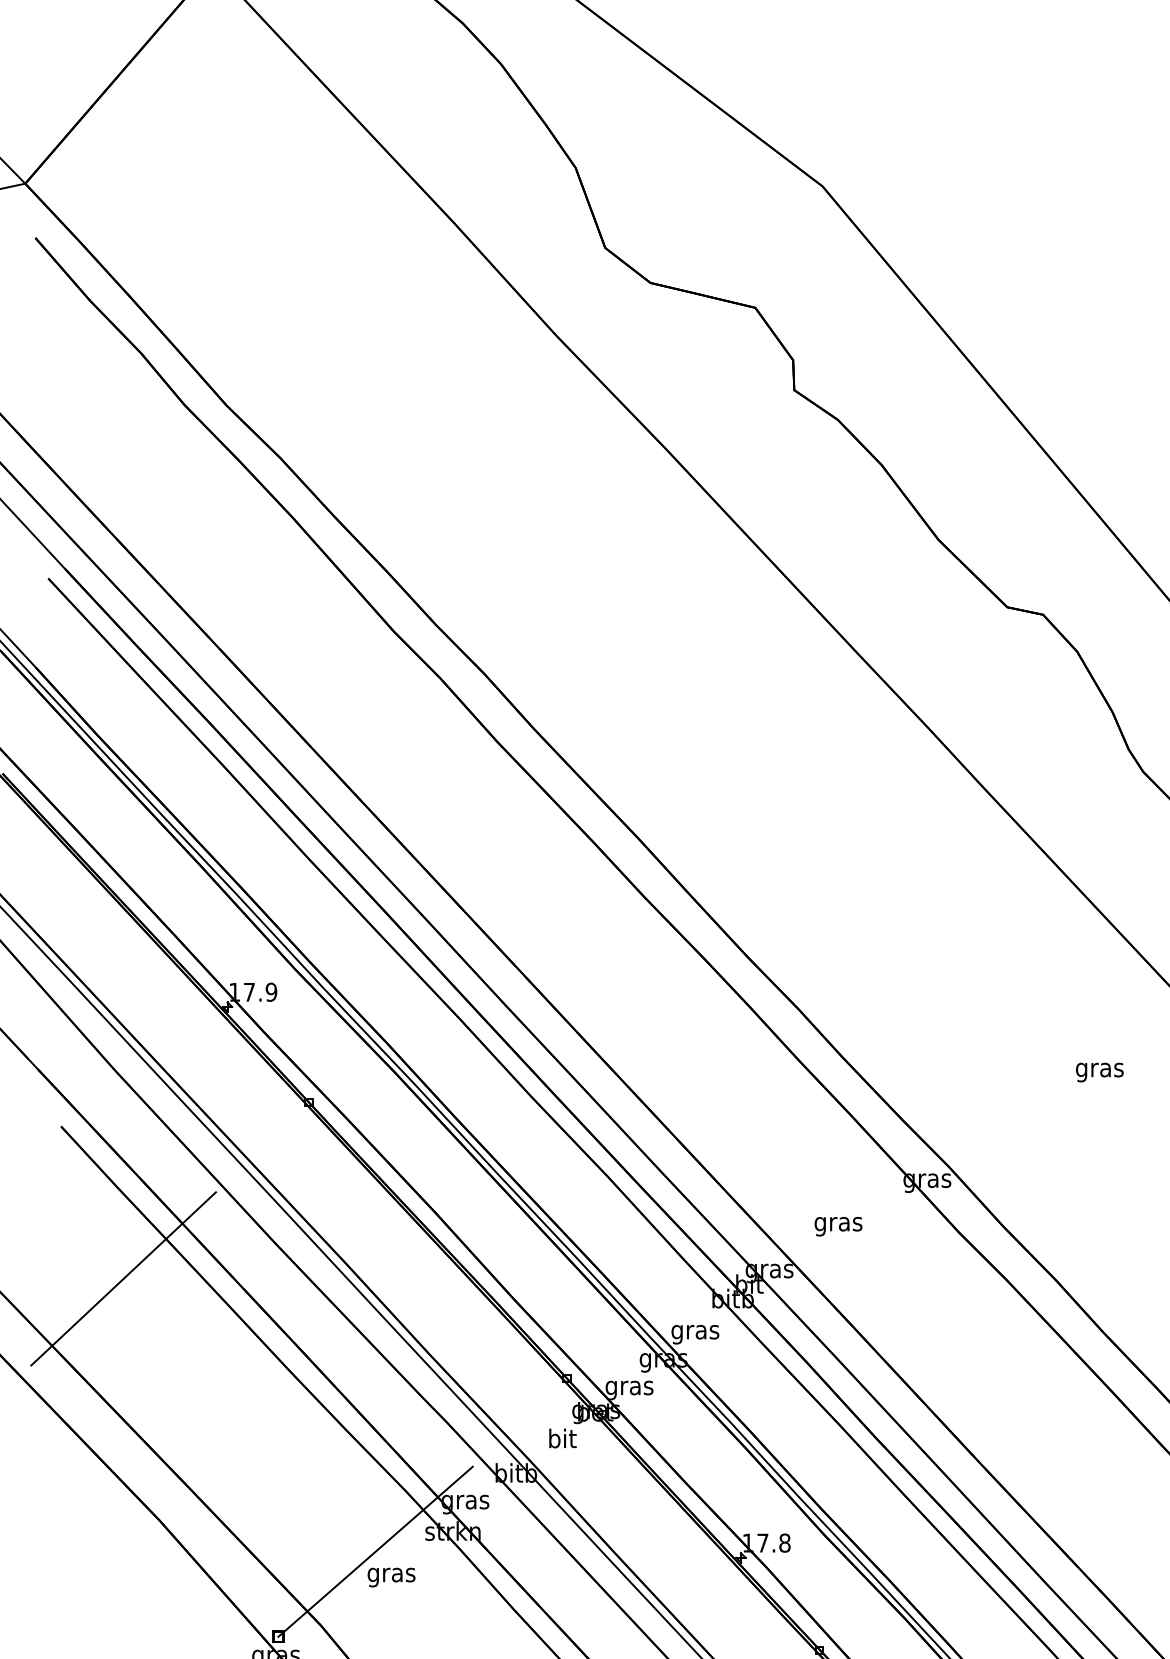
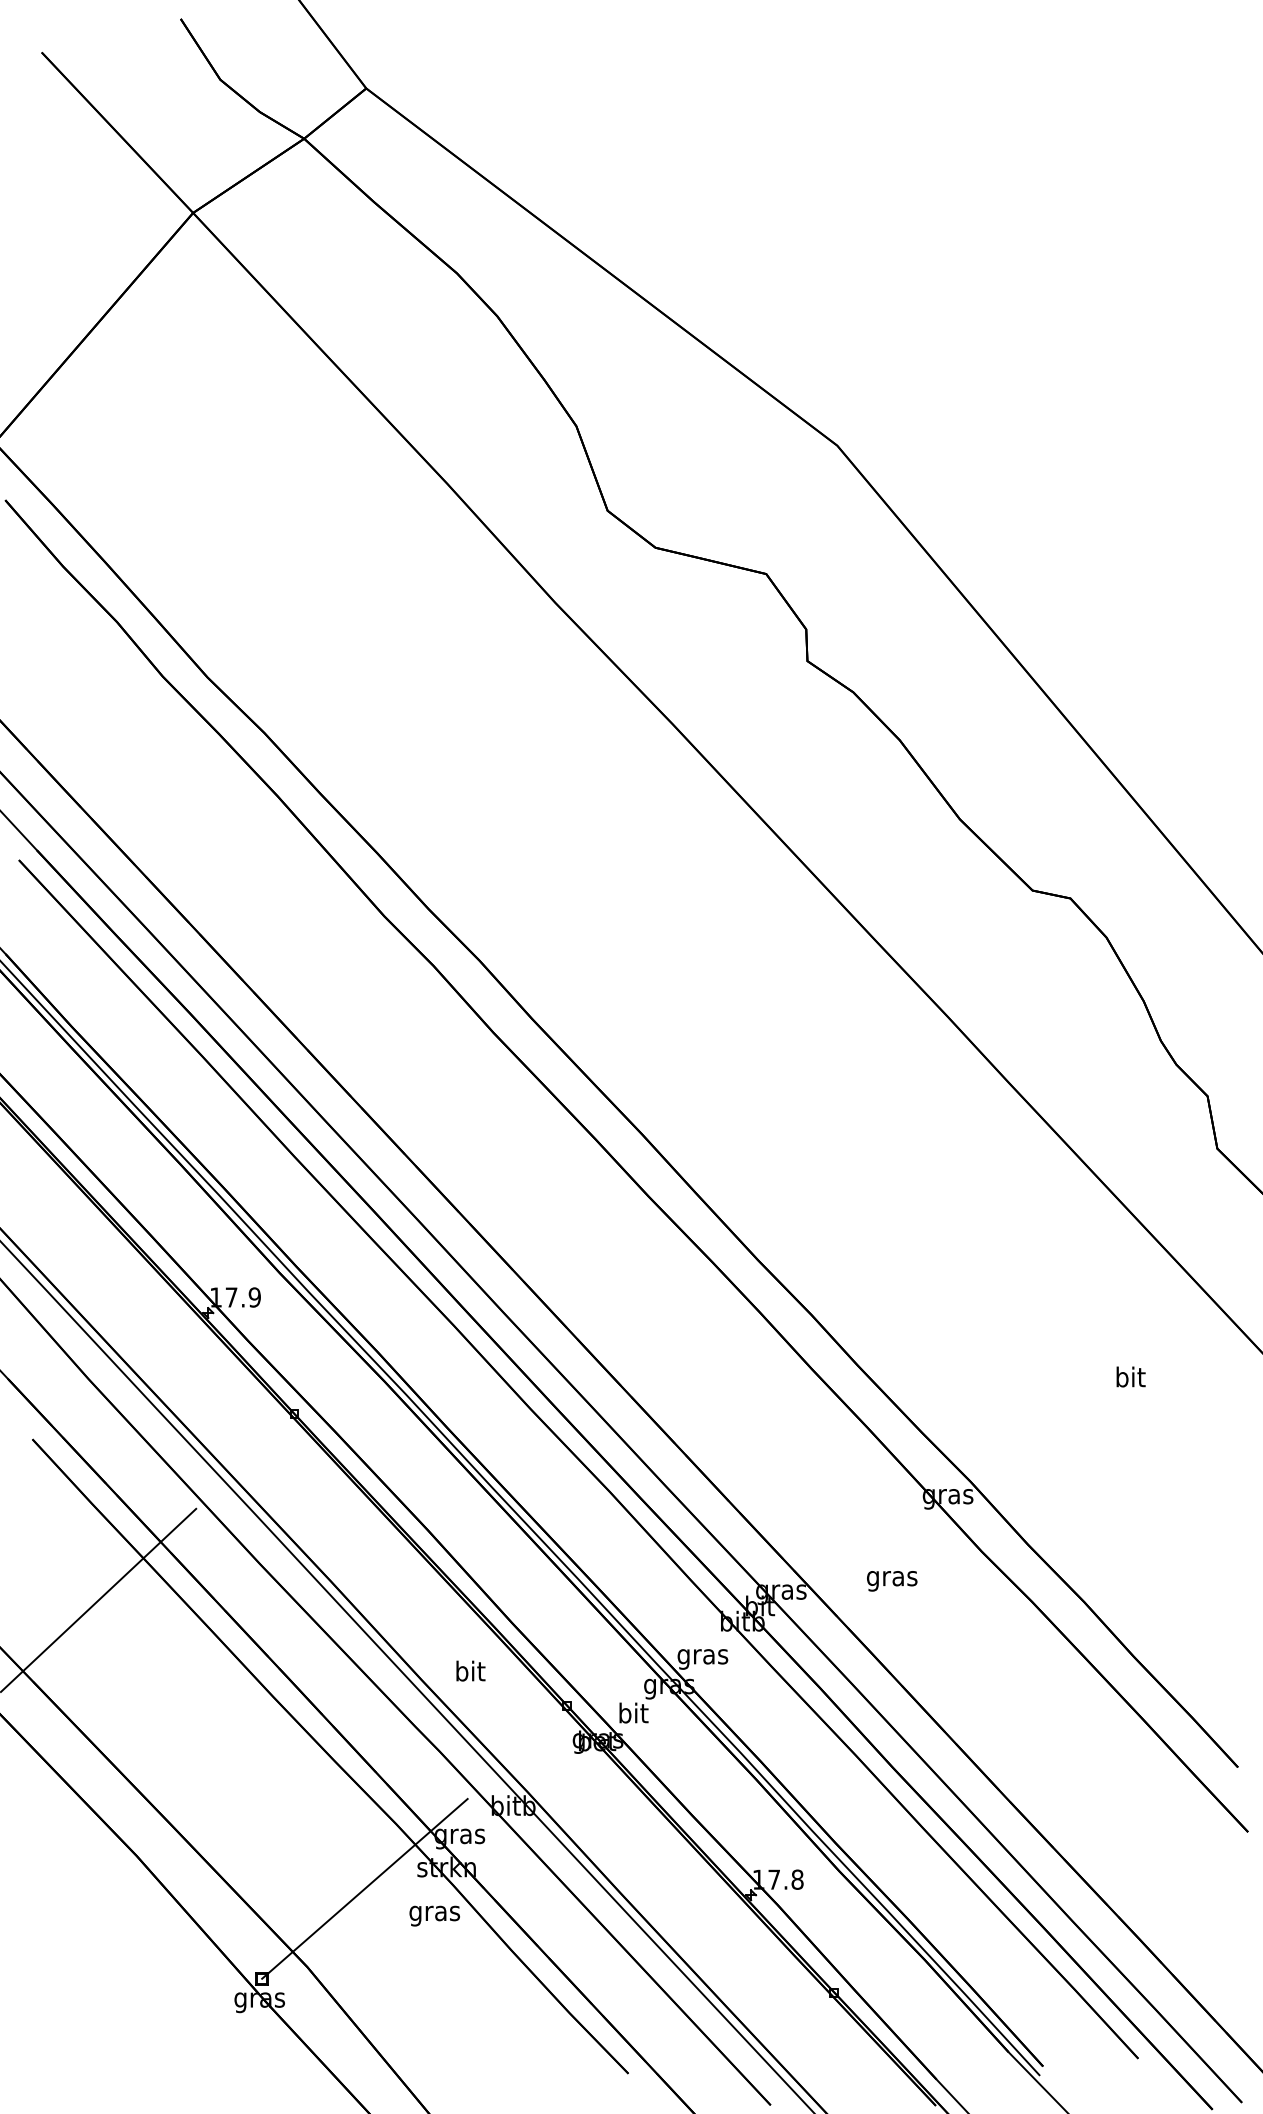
text: (1099, 1069) -> (1130, 1379), gras -> bit
text: (838, 1226) -> (892, 1581), moved
text: (629, 1387) -> (633, 1715), gras -> bit
text: (562, 1437) -> (470, 1670), moved
text: (391, 1576) -> (434, 1915), moved

